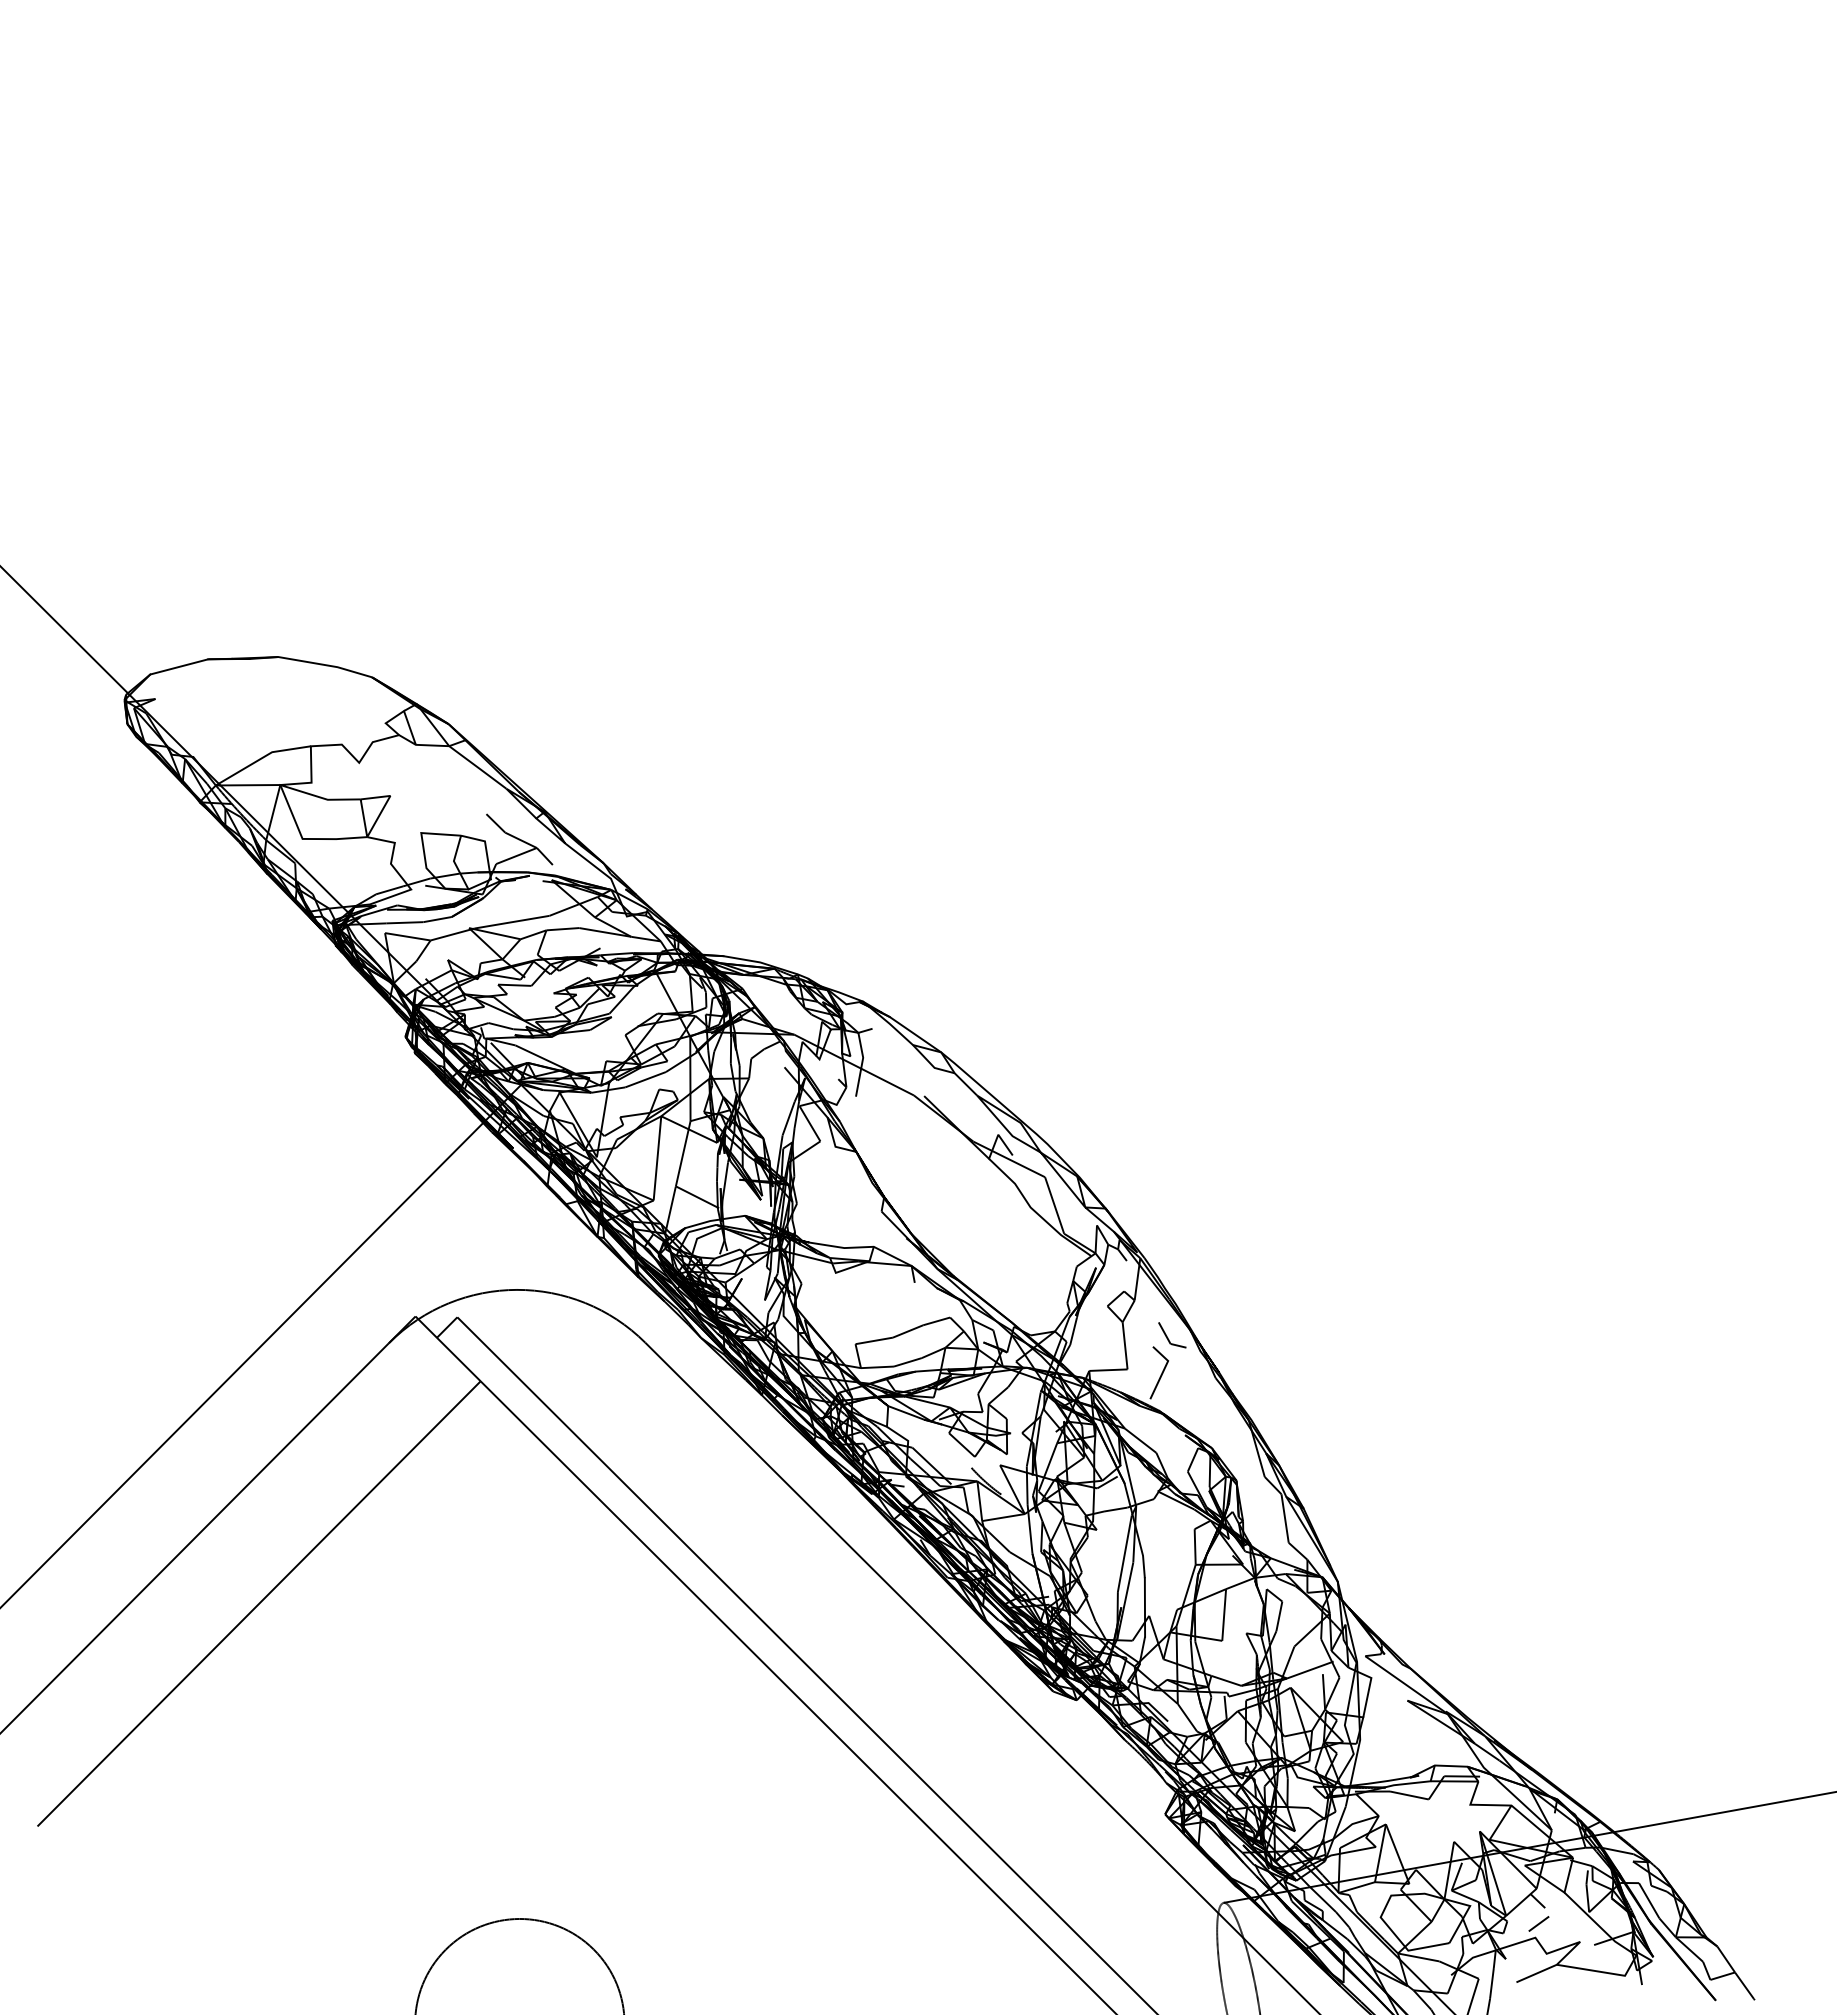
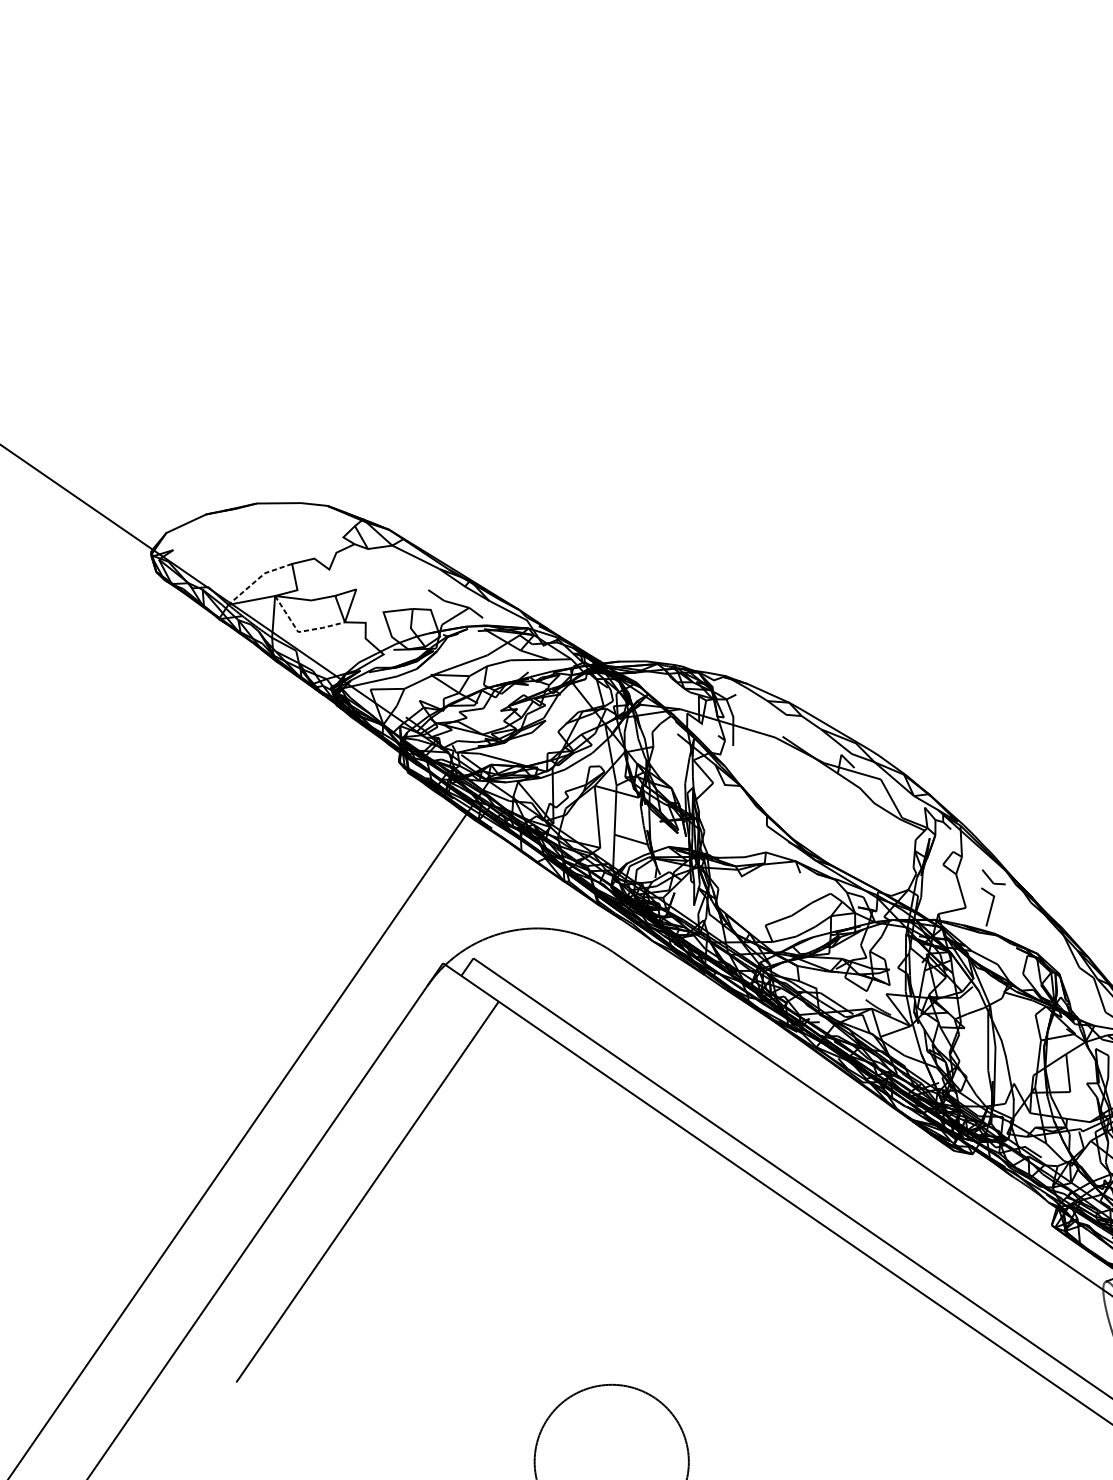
line: (262, 757) -> (258, 578), solid -> dashed
line: (305, 838) -> (300, 631), solid -> dashed

